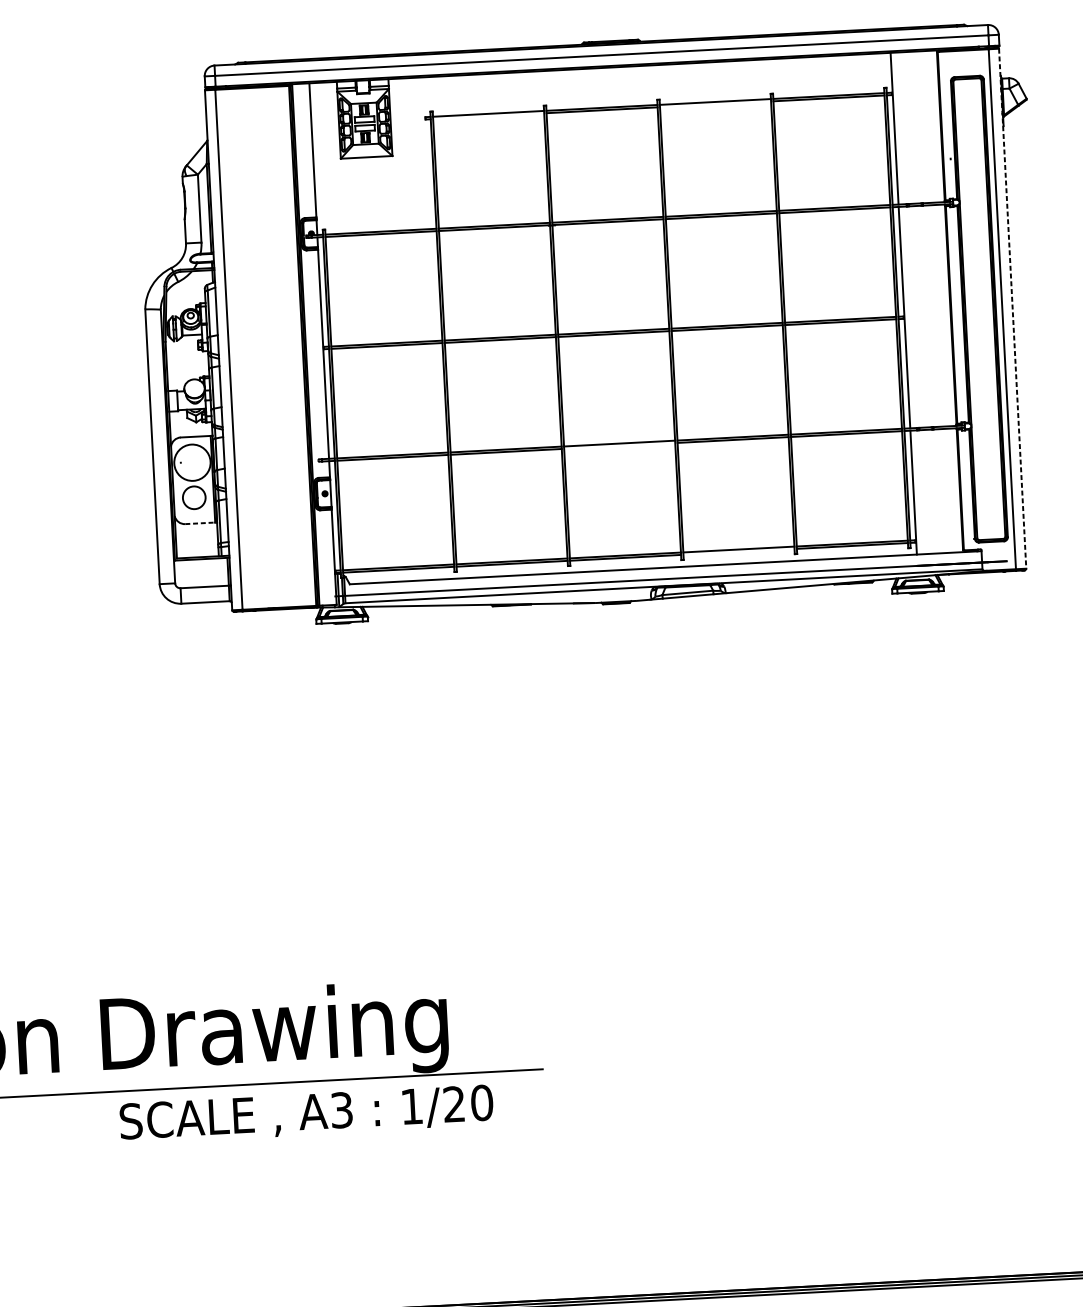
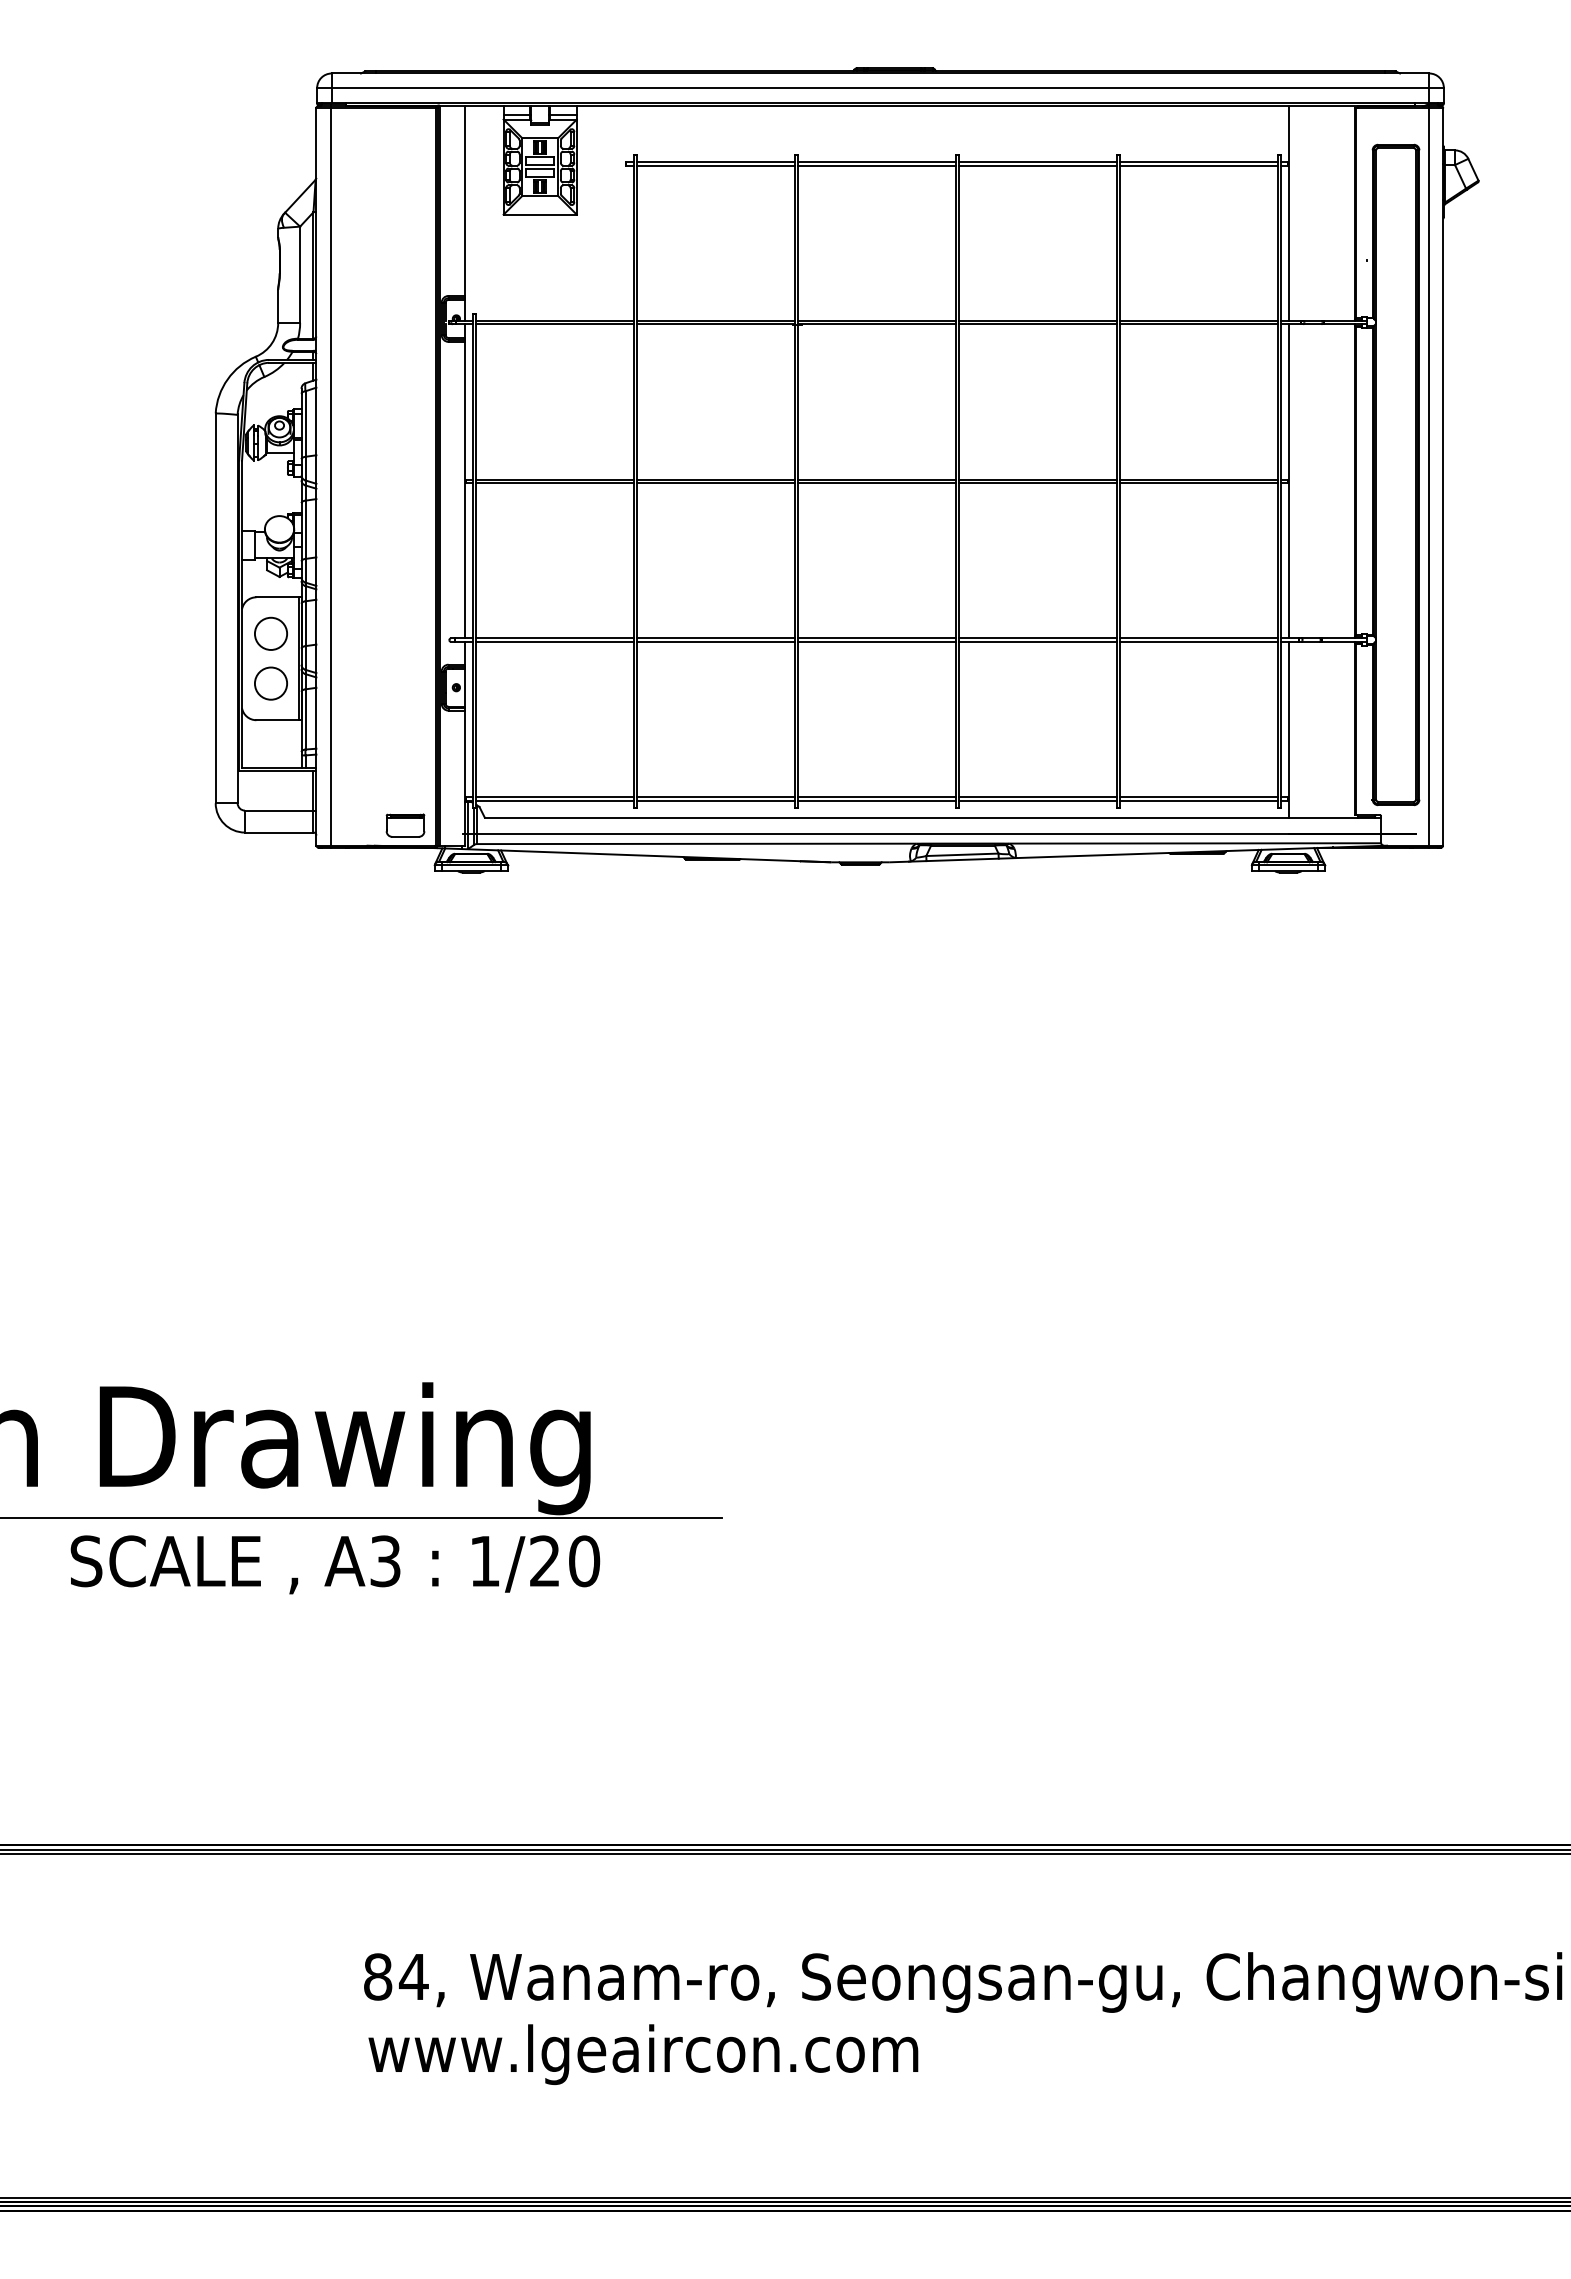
line: (715, 104) -> (1037, 165), added
line: (488, 116) -> (715, 165), added
line: (1012, 308) -> (1443, 476), dashed -> solid
line: (619, 445) -> (876, 641), added
circle: (192, 462) -> (270, 633), size x0.62
line: (200, 523) -> (278, 720), dashed -> solid
line: (738, 551) -> (1037, 800), added
part: (294, 592) -> (405, 825), added
text: (306, 1114) -> (335, 1564), moved

